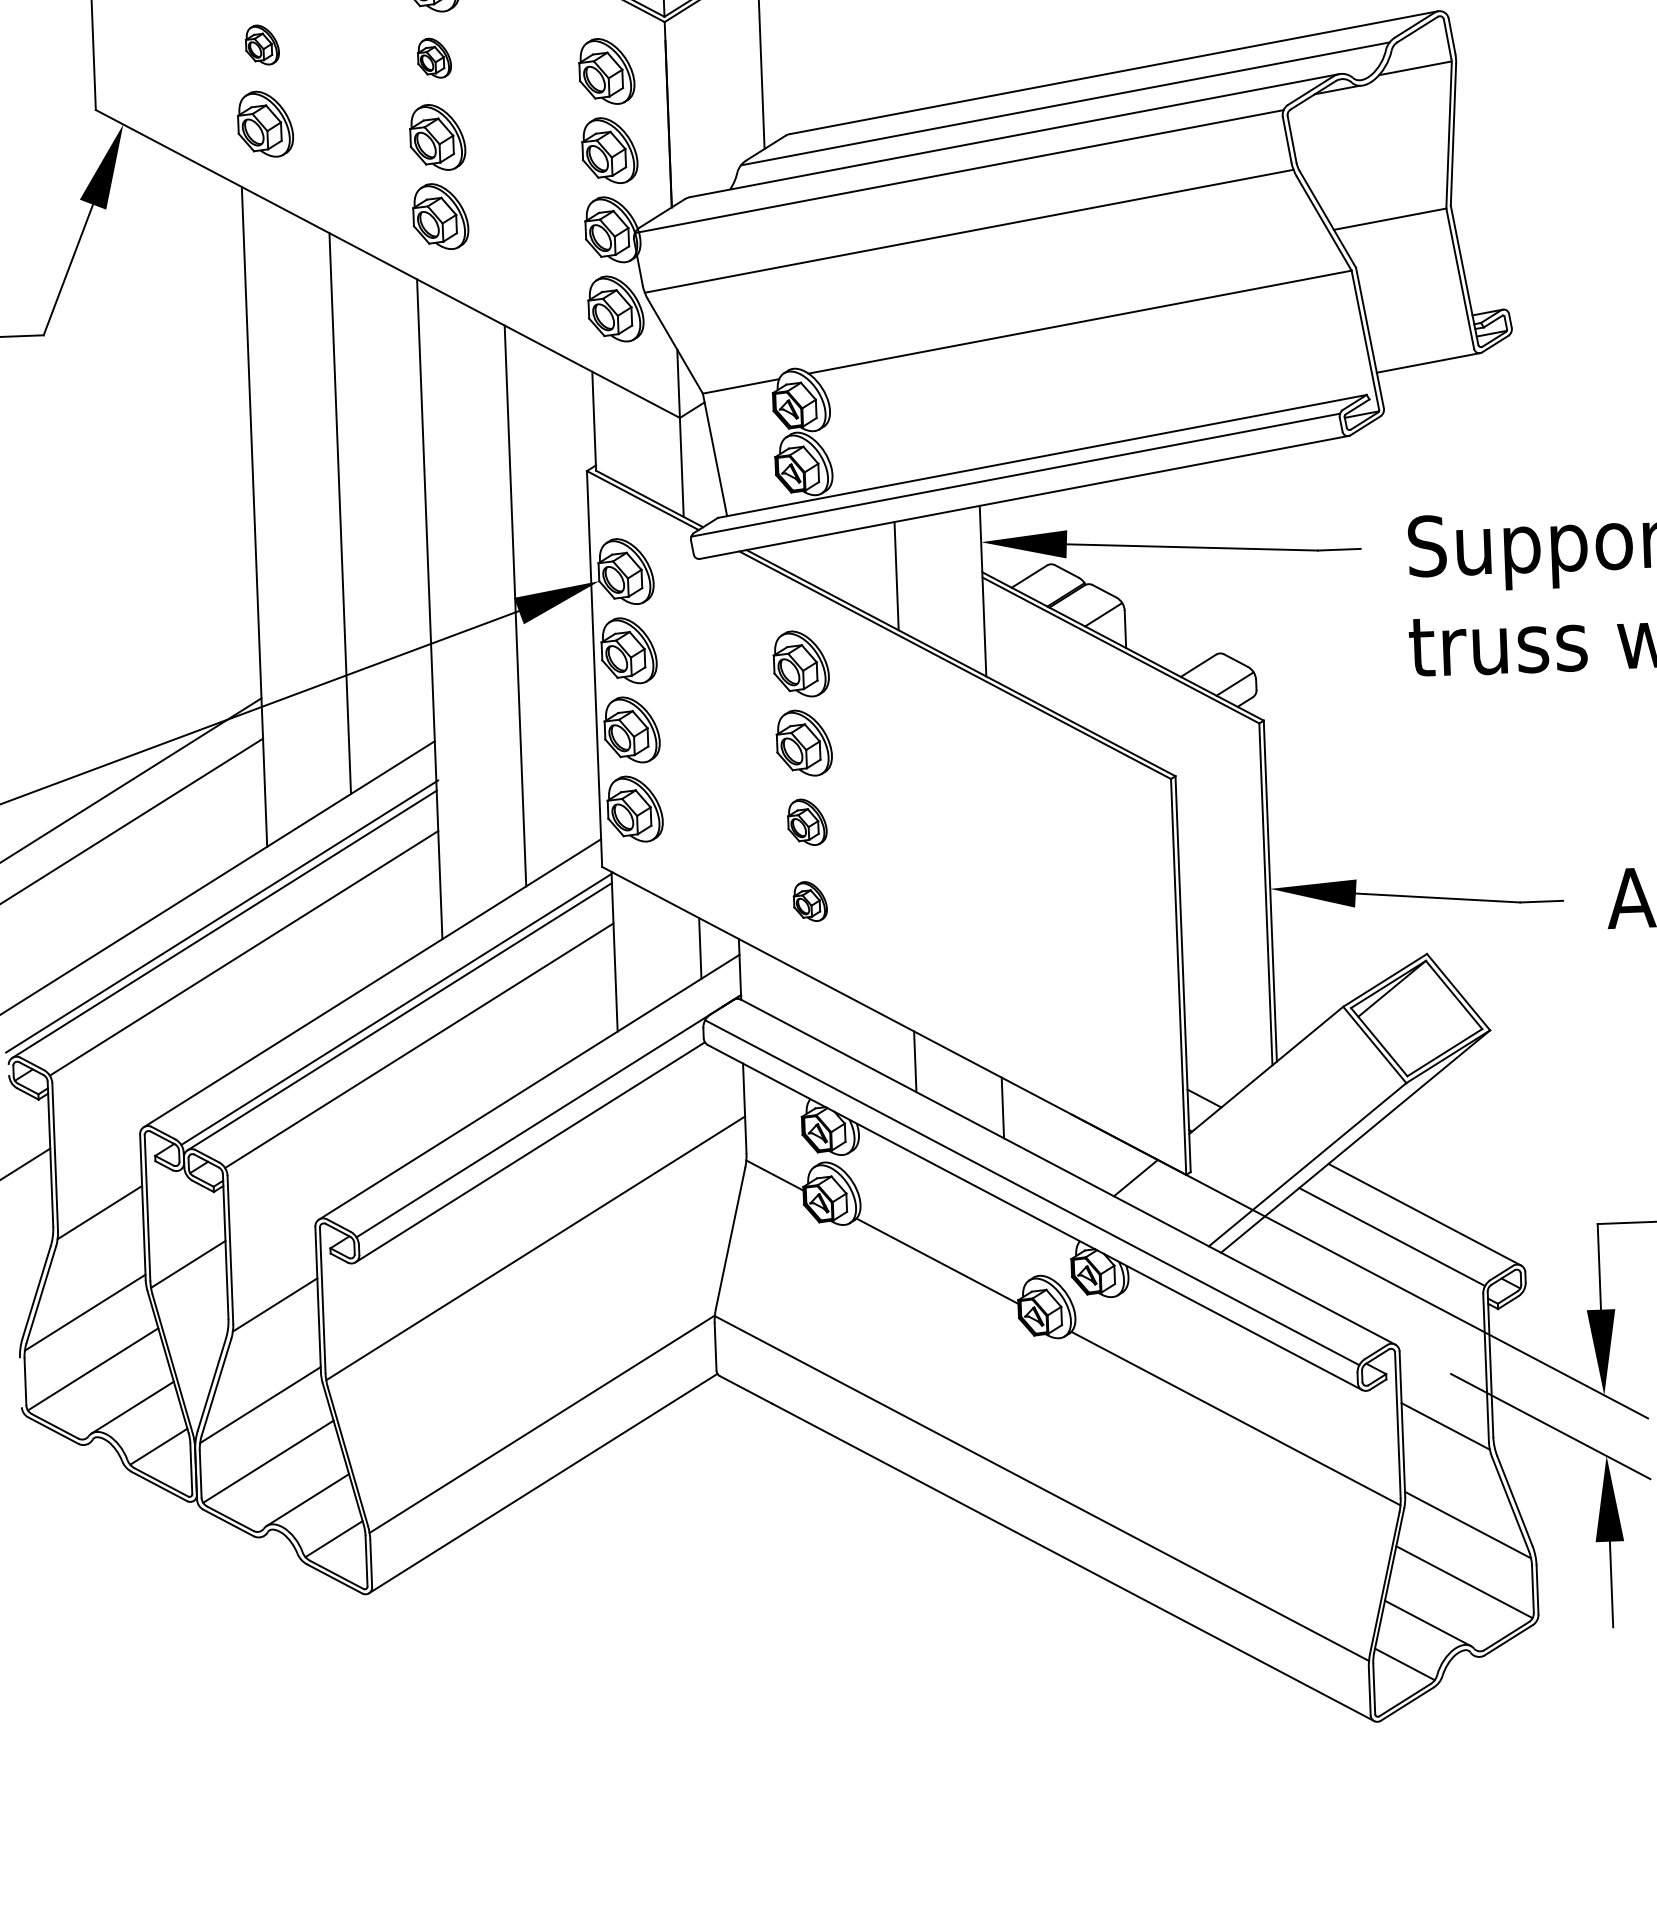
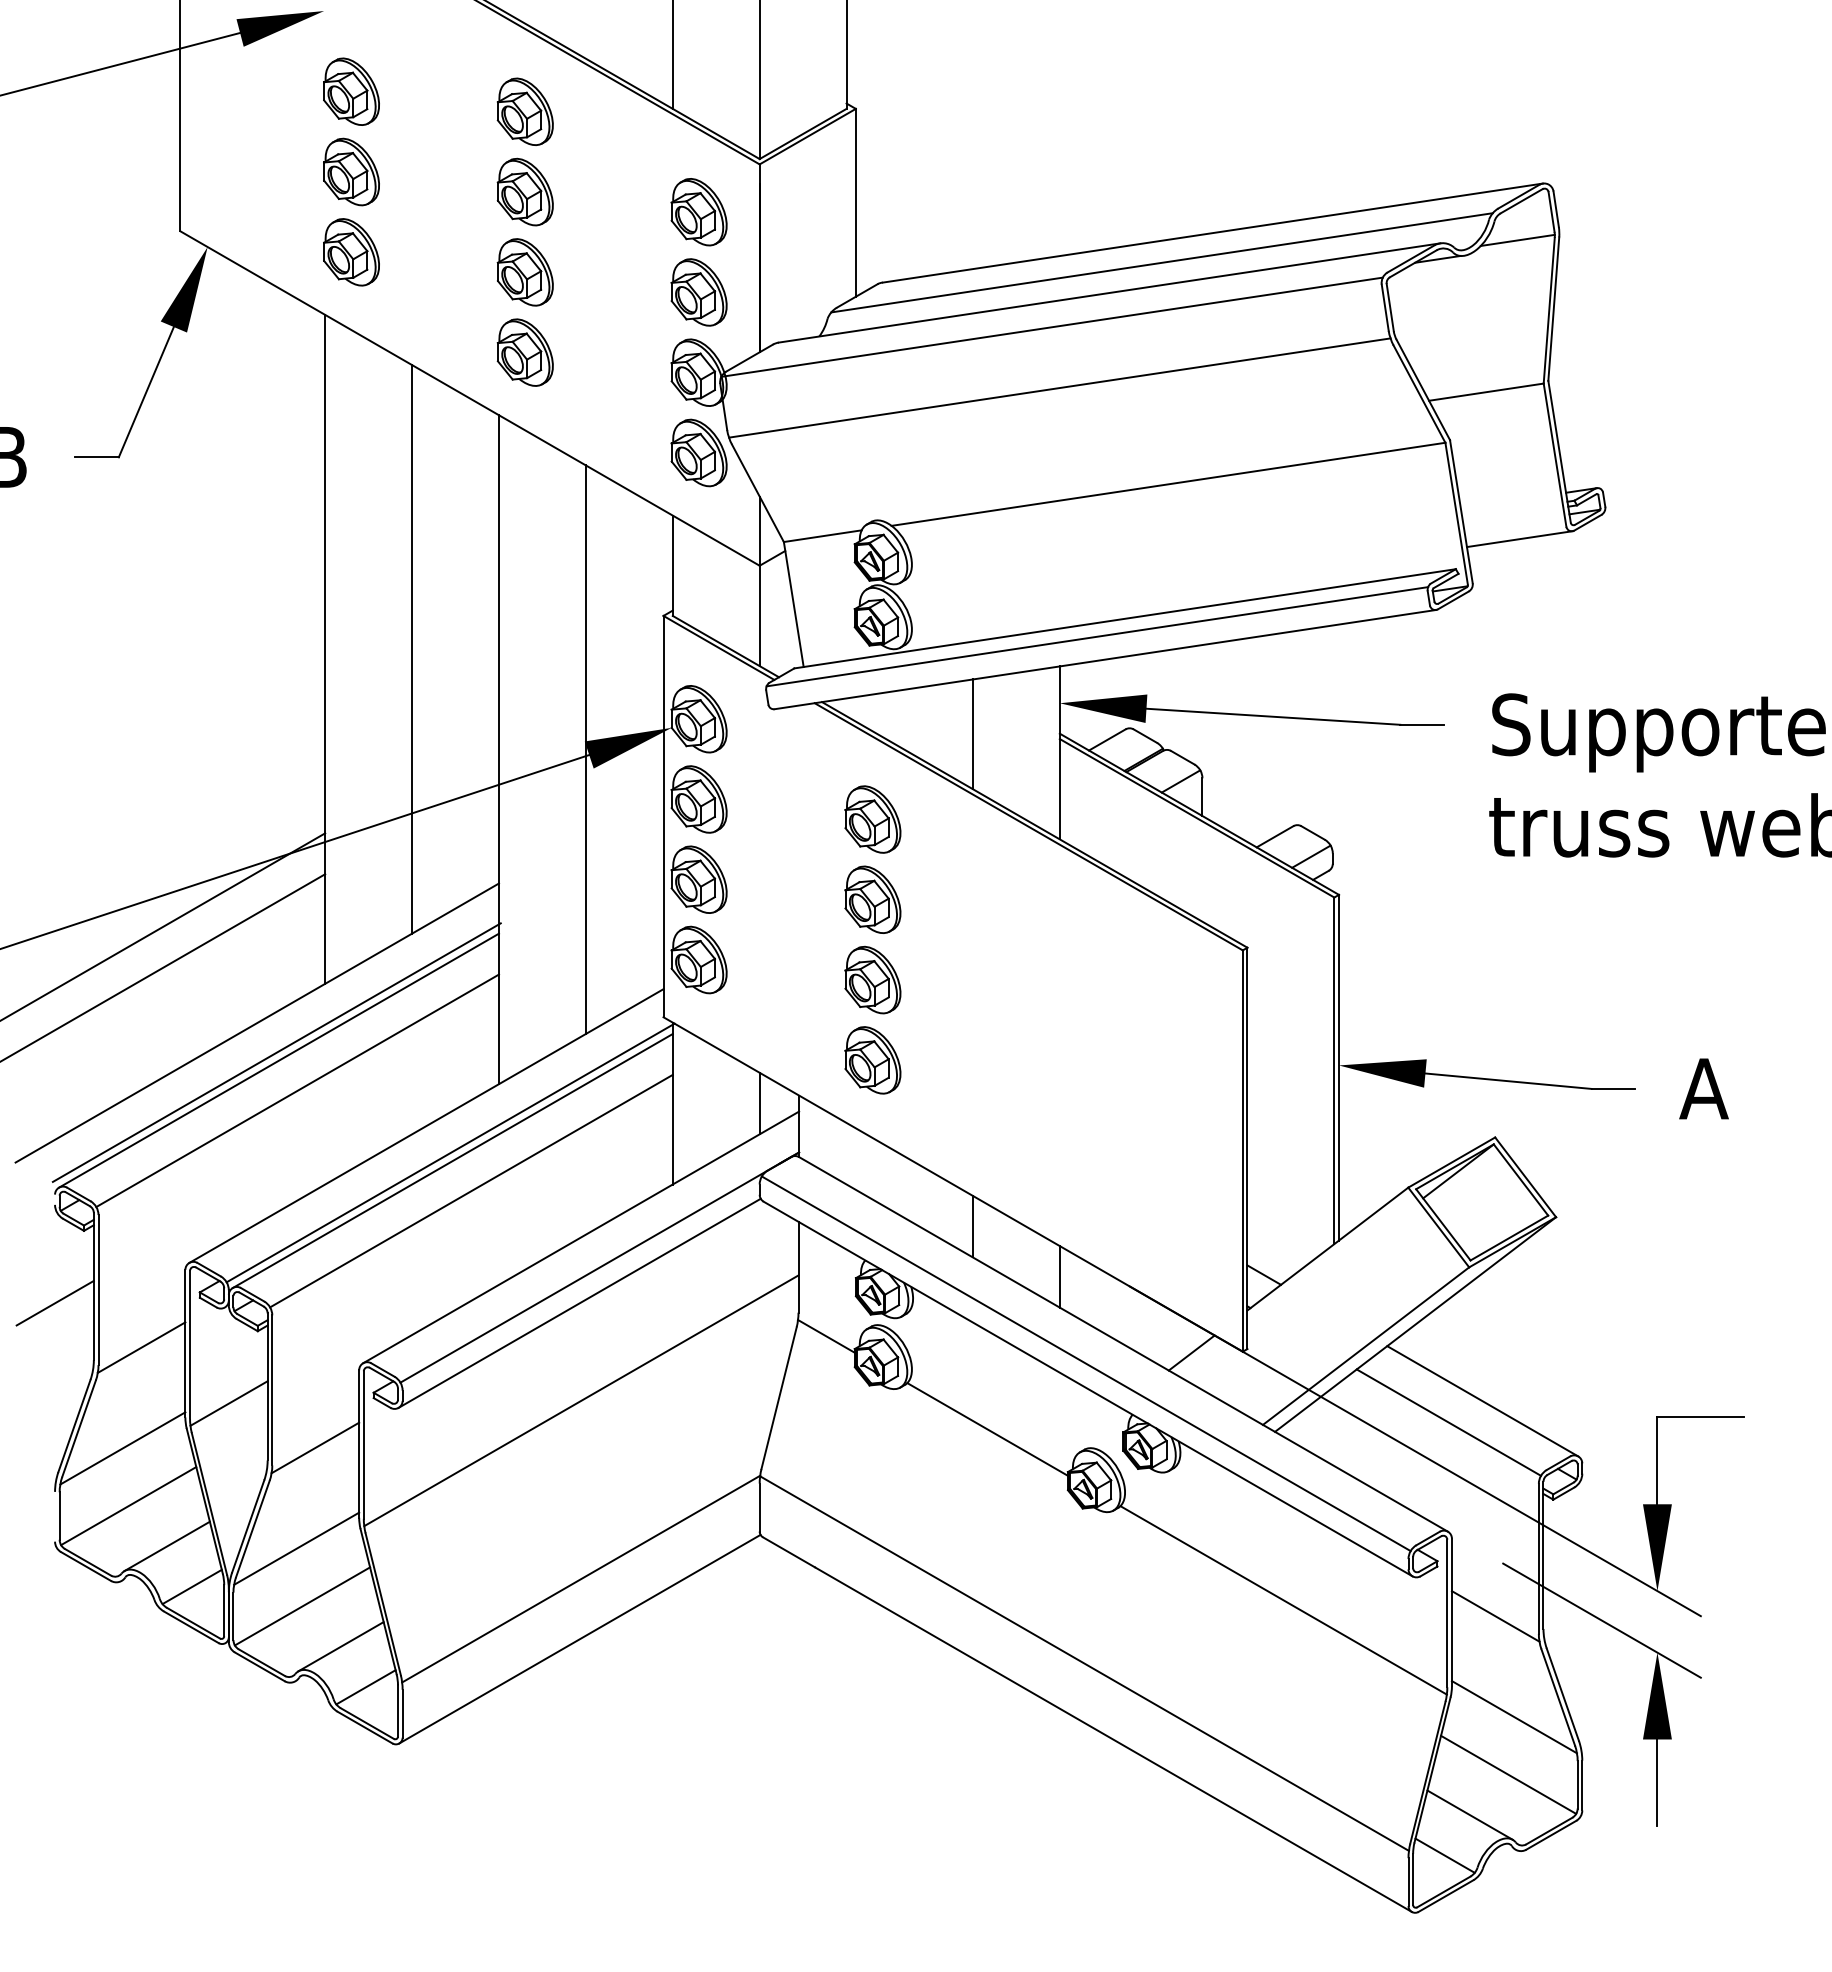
part: (262, 44) -> (351, 171), size x1.67
part: (433, 57) -> (524, 191), size x1.67
part: (806, 821) -> (872, 979), size x1.43
part: (809, 901) -> (872, 1060), size x1.67

